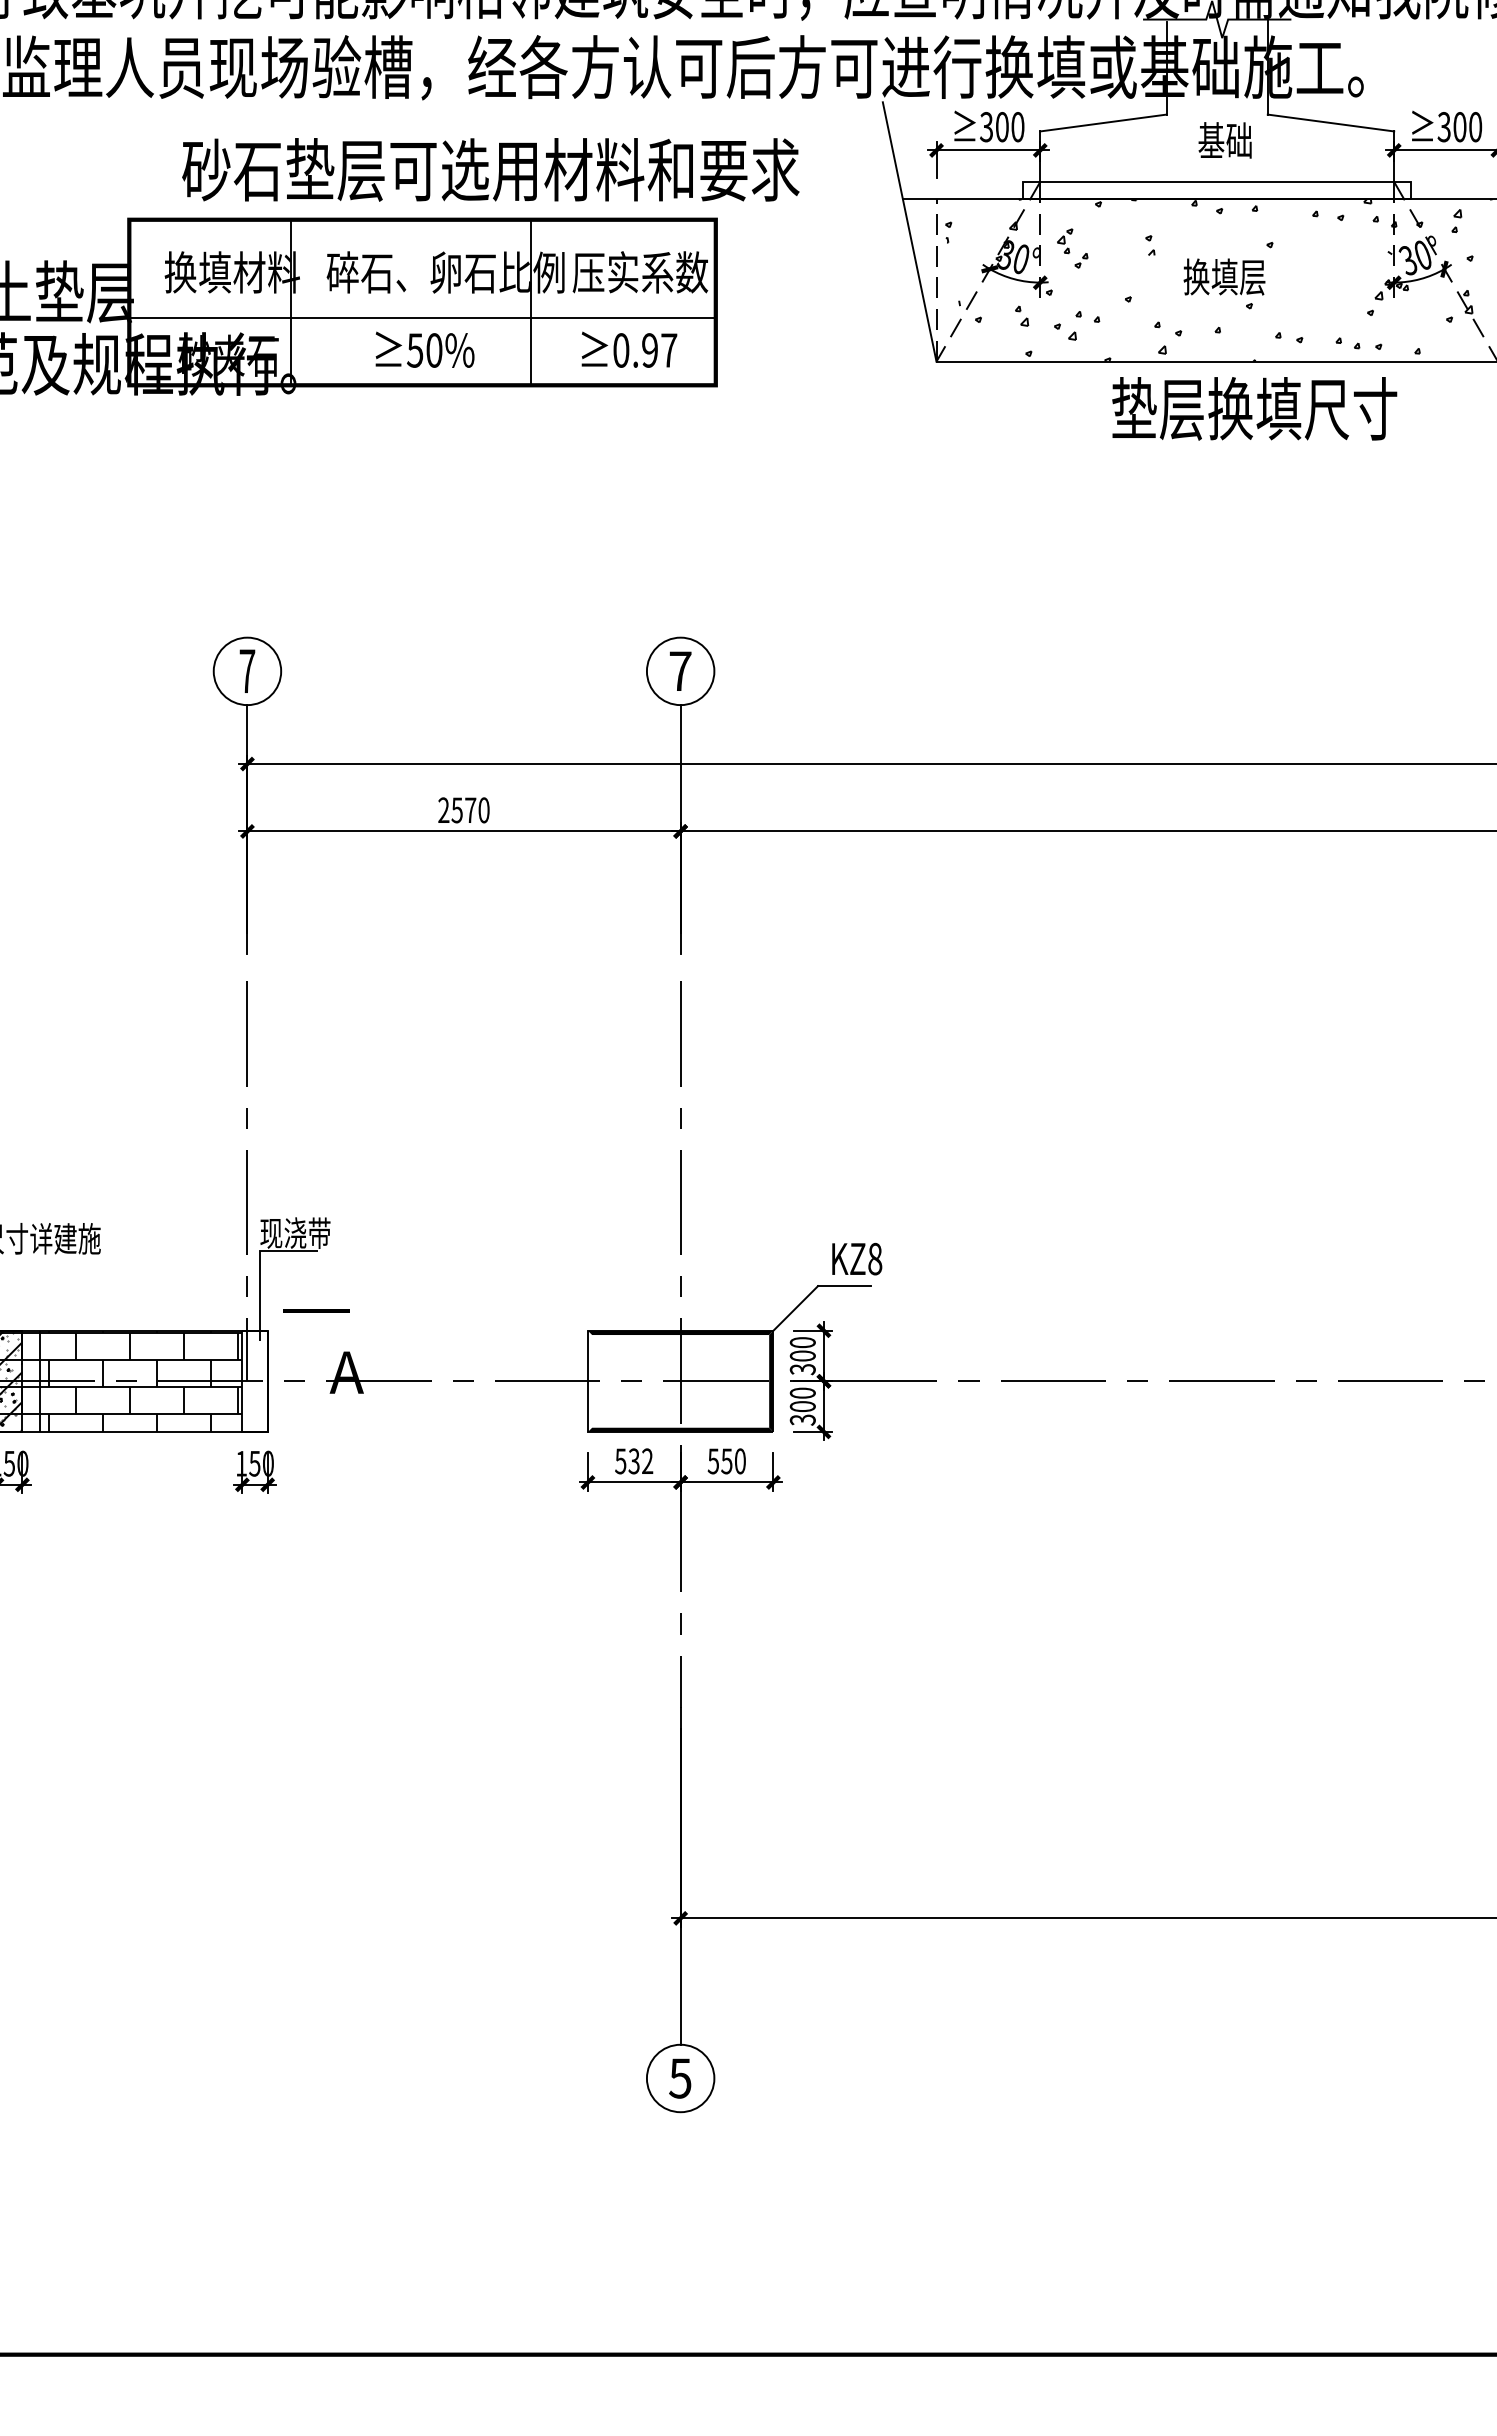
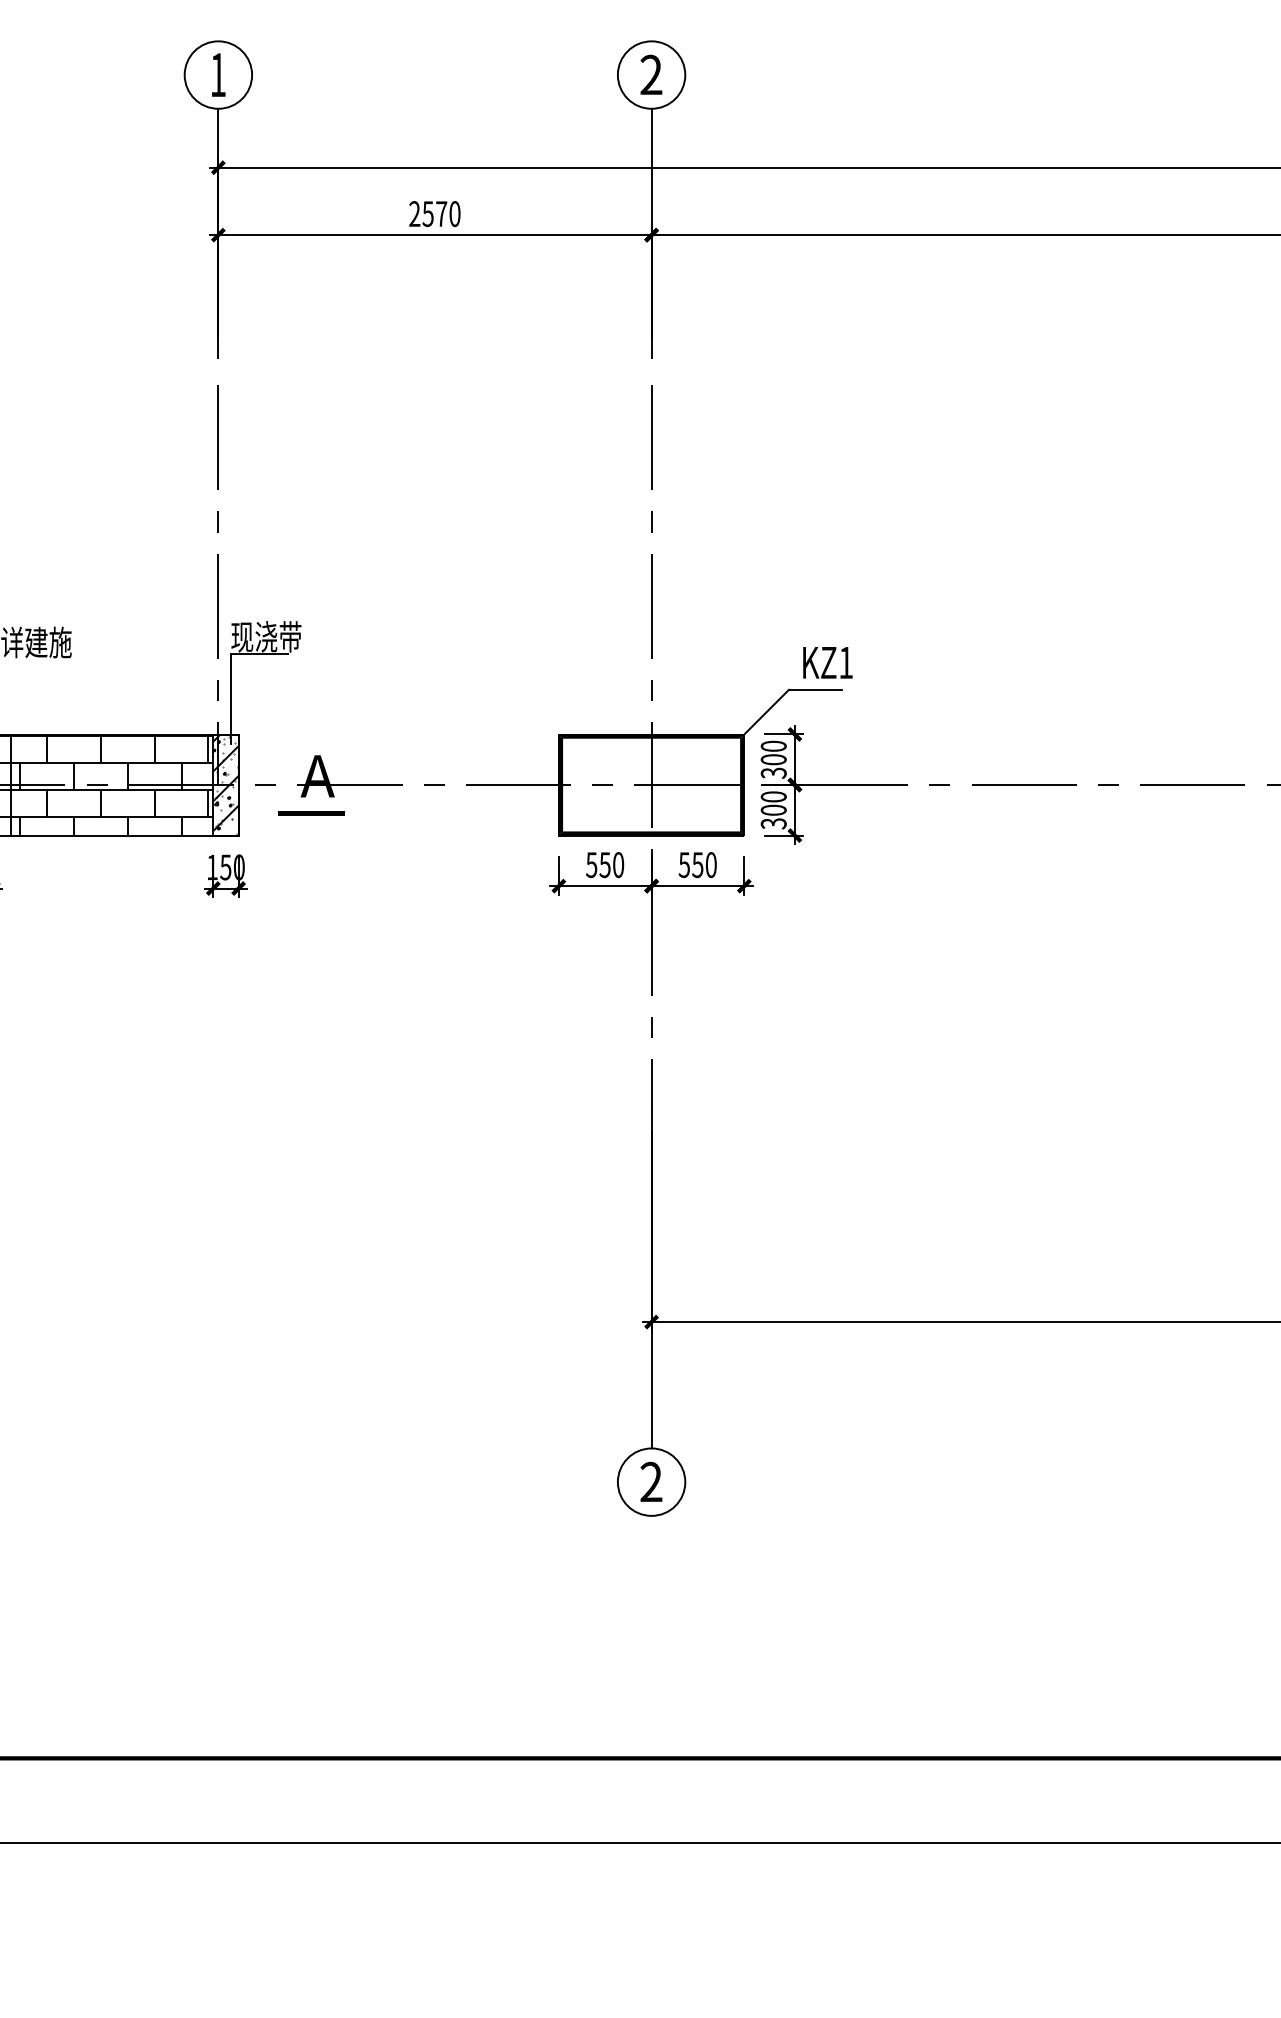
text: (247, 670) -> (218, 74), 7 -> 1
text: (680, 670) -> (651, 74), 7 -> 2
text: (875, 1258) -> (846, 662), KZ8 -> KZ1
line: (316, 1310) -> (311, 813), moved
hatch: (254, 1380) -> (225, 784), added
fill: (589, 1380) -> (560, 784), added
text: (640, 1461) -> (611, 865), 532 -> 550
text: (680, 2078) -> (651, 1482), 5 -> 2

